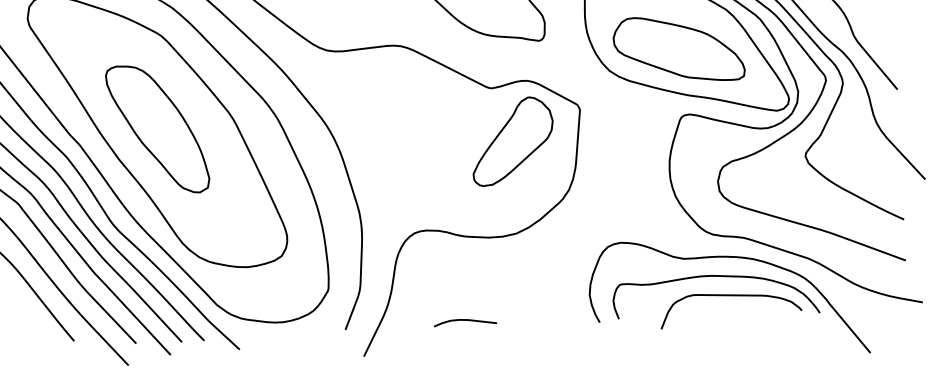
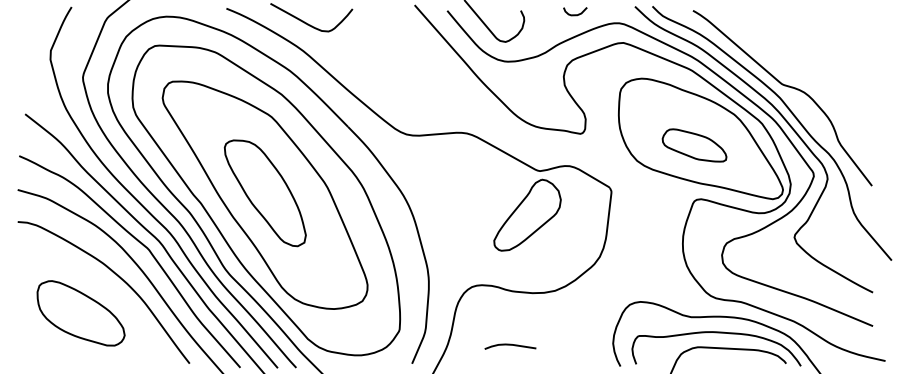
part: (678, 49) -> (694, 145), size x0.6
part: (512, 140) -> (527, 214), moved
curve: (465, 320) -> (510, 345), moved

